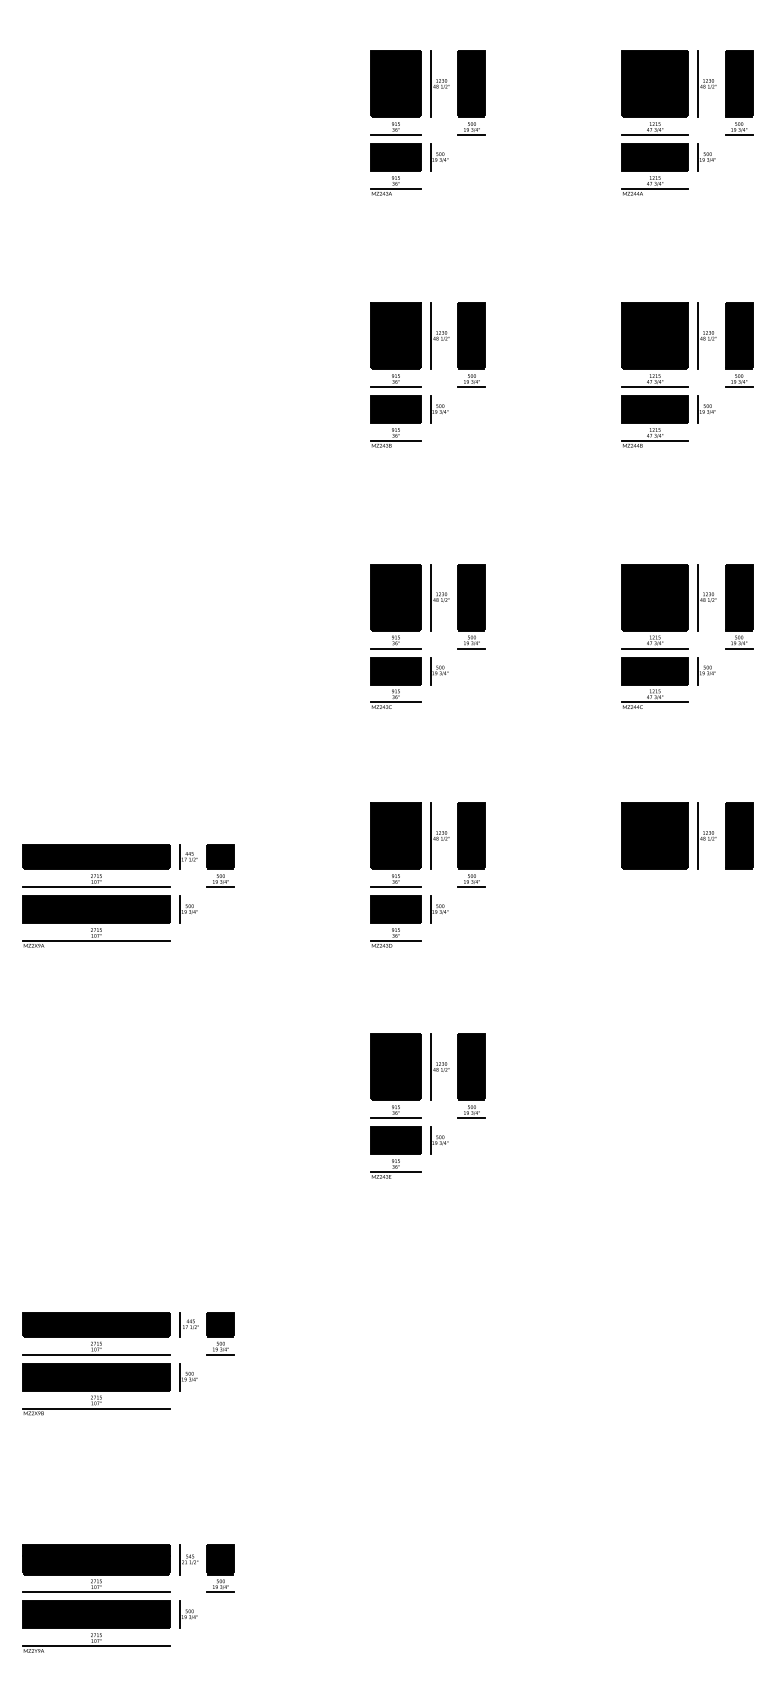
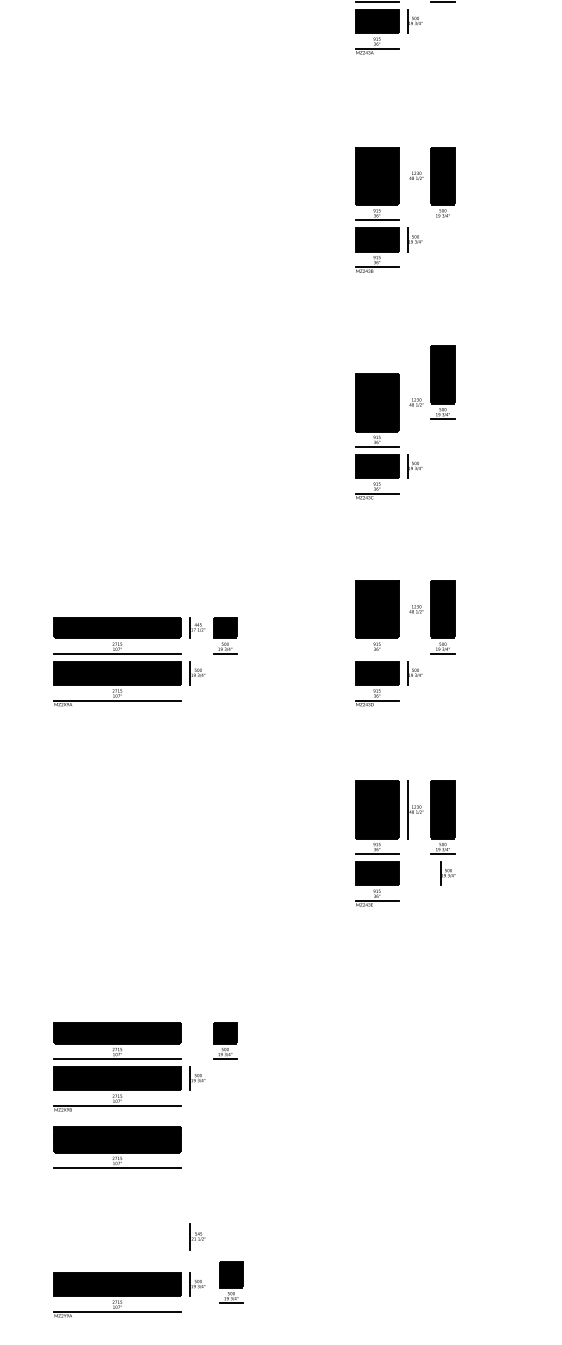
line: (431, 336) -> (407, 176), removed
line: (471, 387) -> (442, 220), removed
line: (431, 597) -> (407, 402), removed
part: (471, 606) -> (442, 382), moved
line: (431, 836) -> (407, 609), removed
line: (395, 887) -> (376, 654), removed
part: (439, 1140) -> (447, 873), moved
part: (188, 1324) -> (197, 1032), removed
part: (96, 1568) -> (117, 1147), moved
part: (220, 1568) -> (231, 1282), moved

